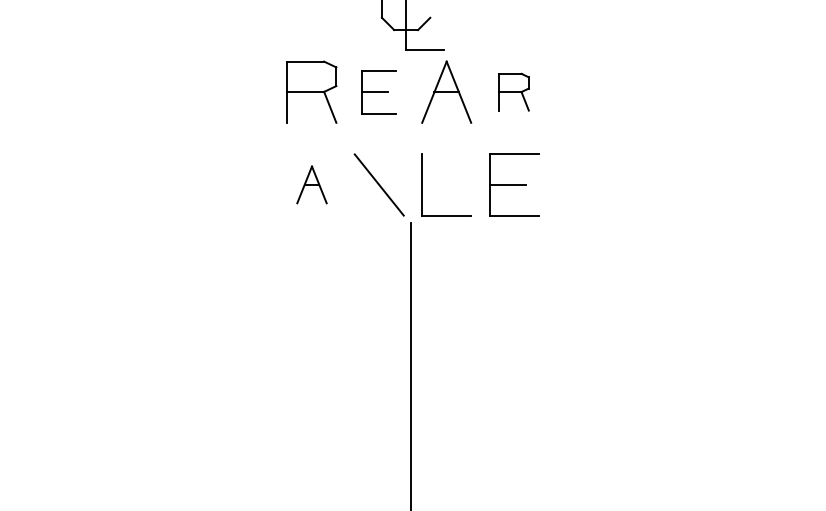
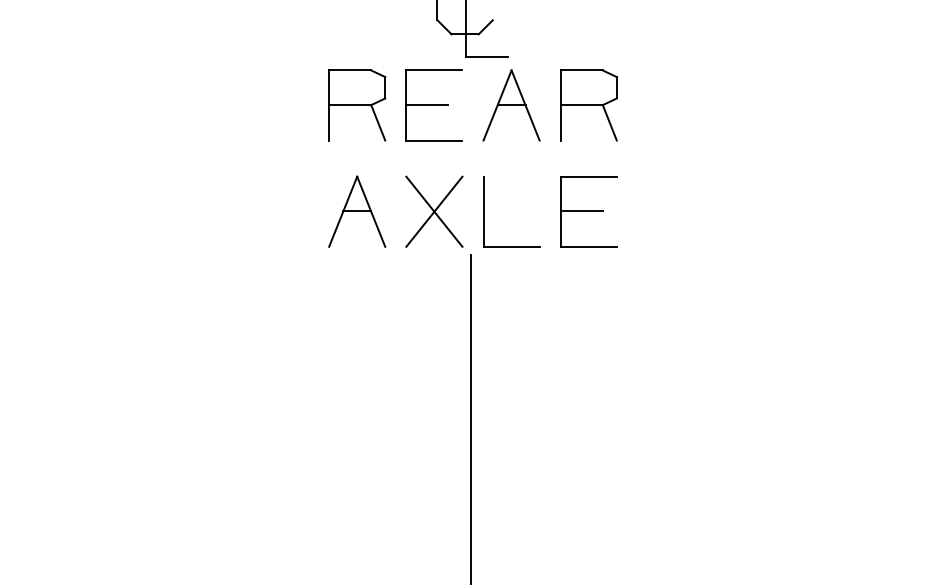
part: (378, 92) -> (433, 105), size x1.43
part: (513, 92) -> (588, 105), size x1.67
part: (312, 184) -> (357, 211), size x1.67
line: (379, 184) -> (434, 211), added

